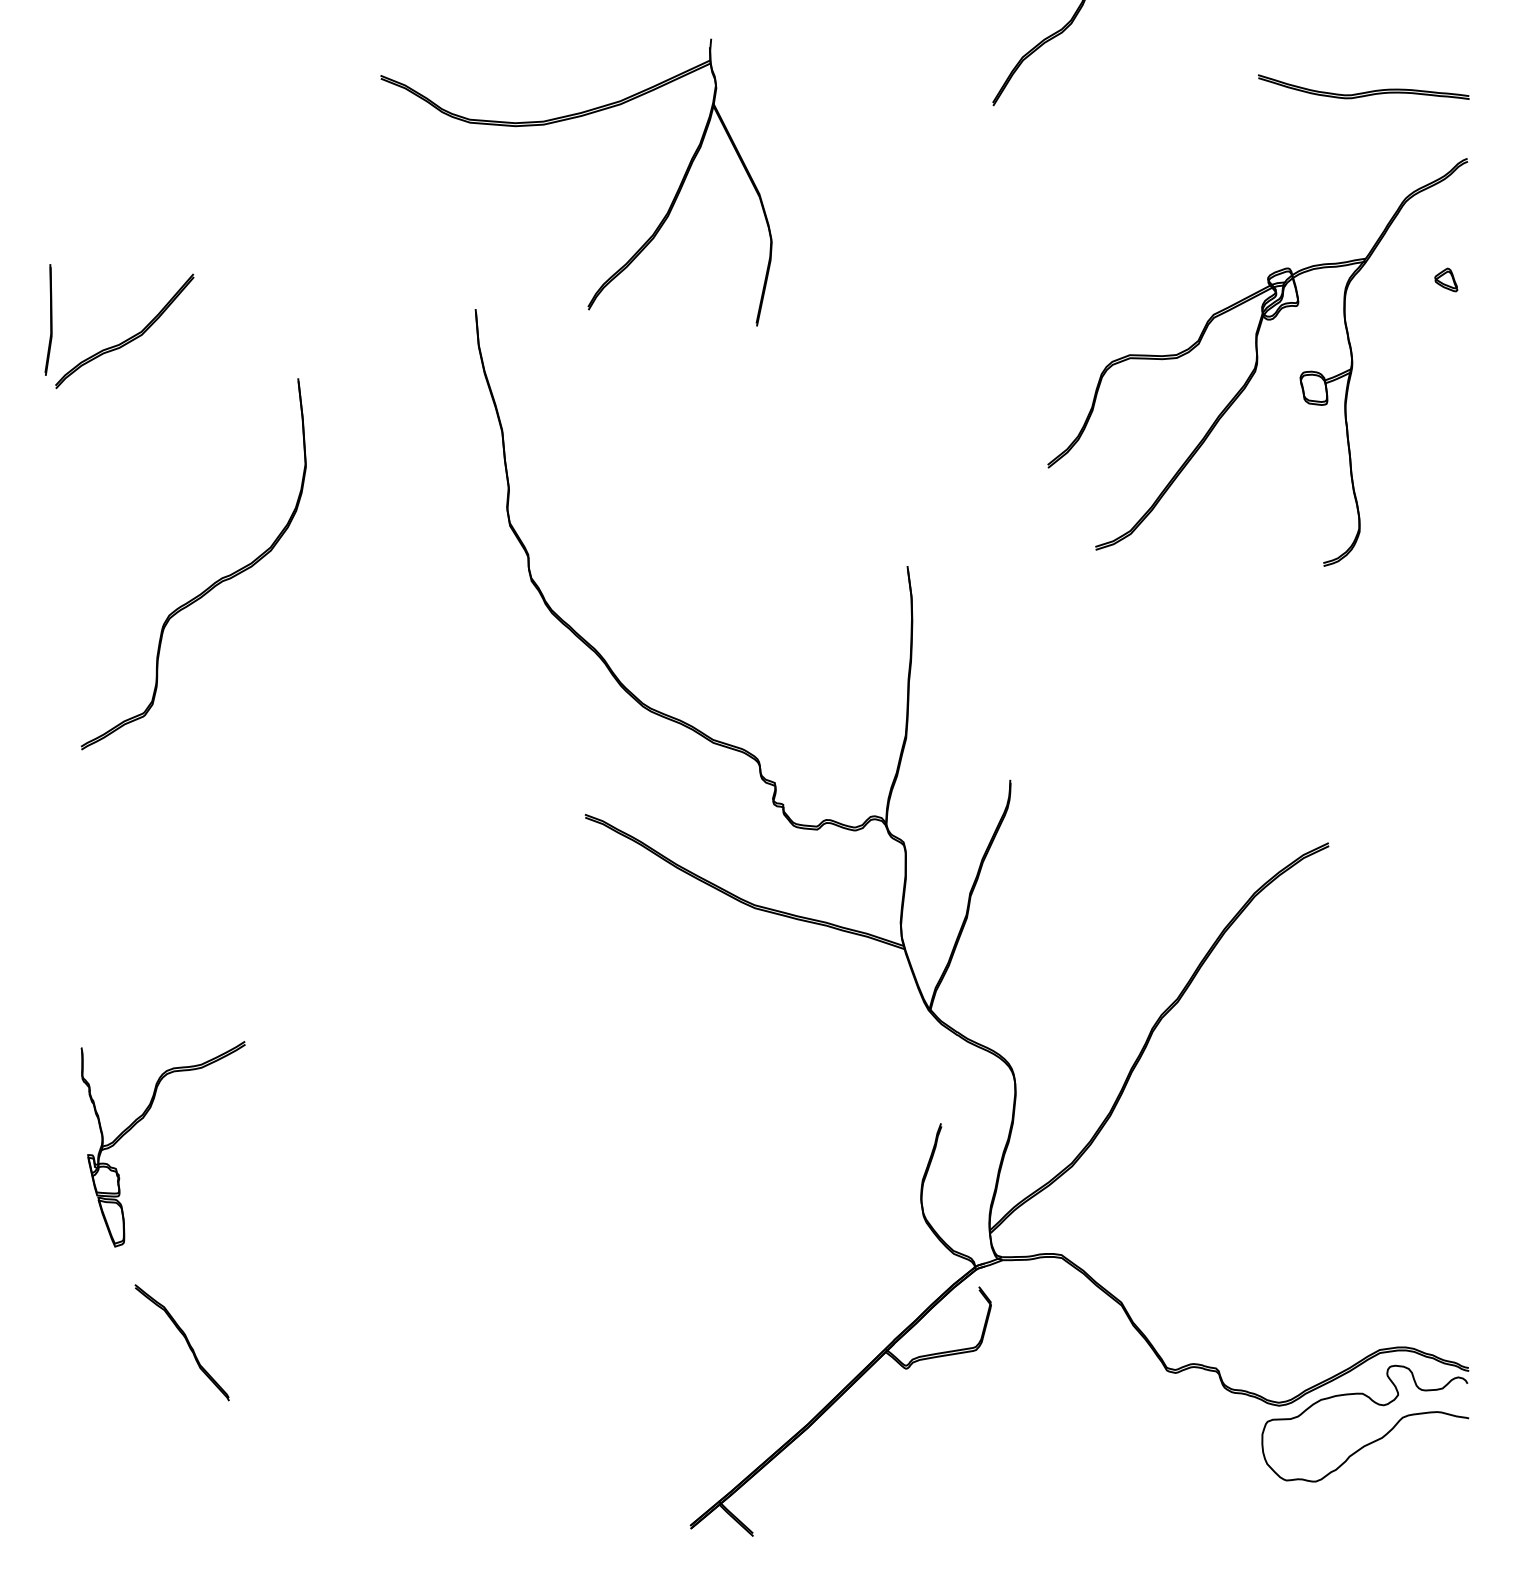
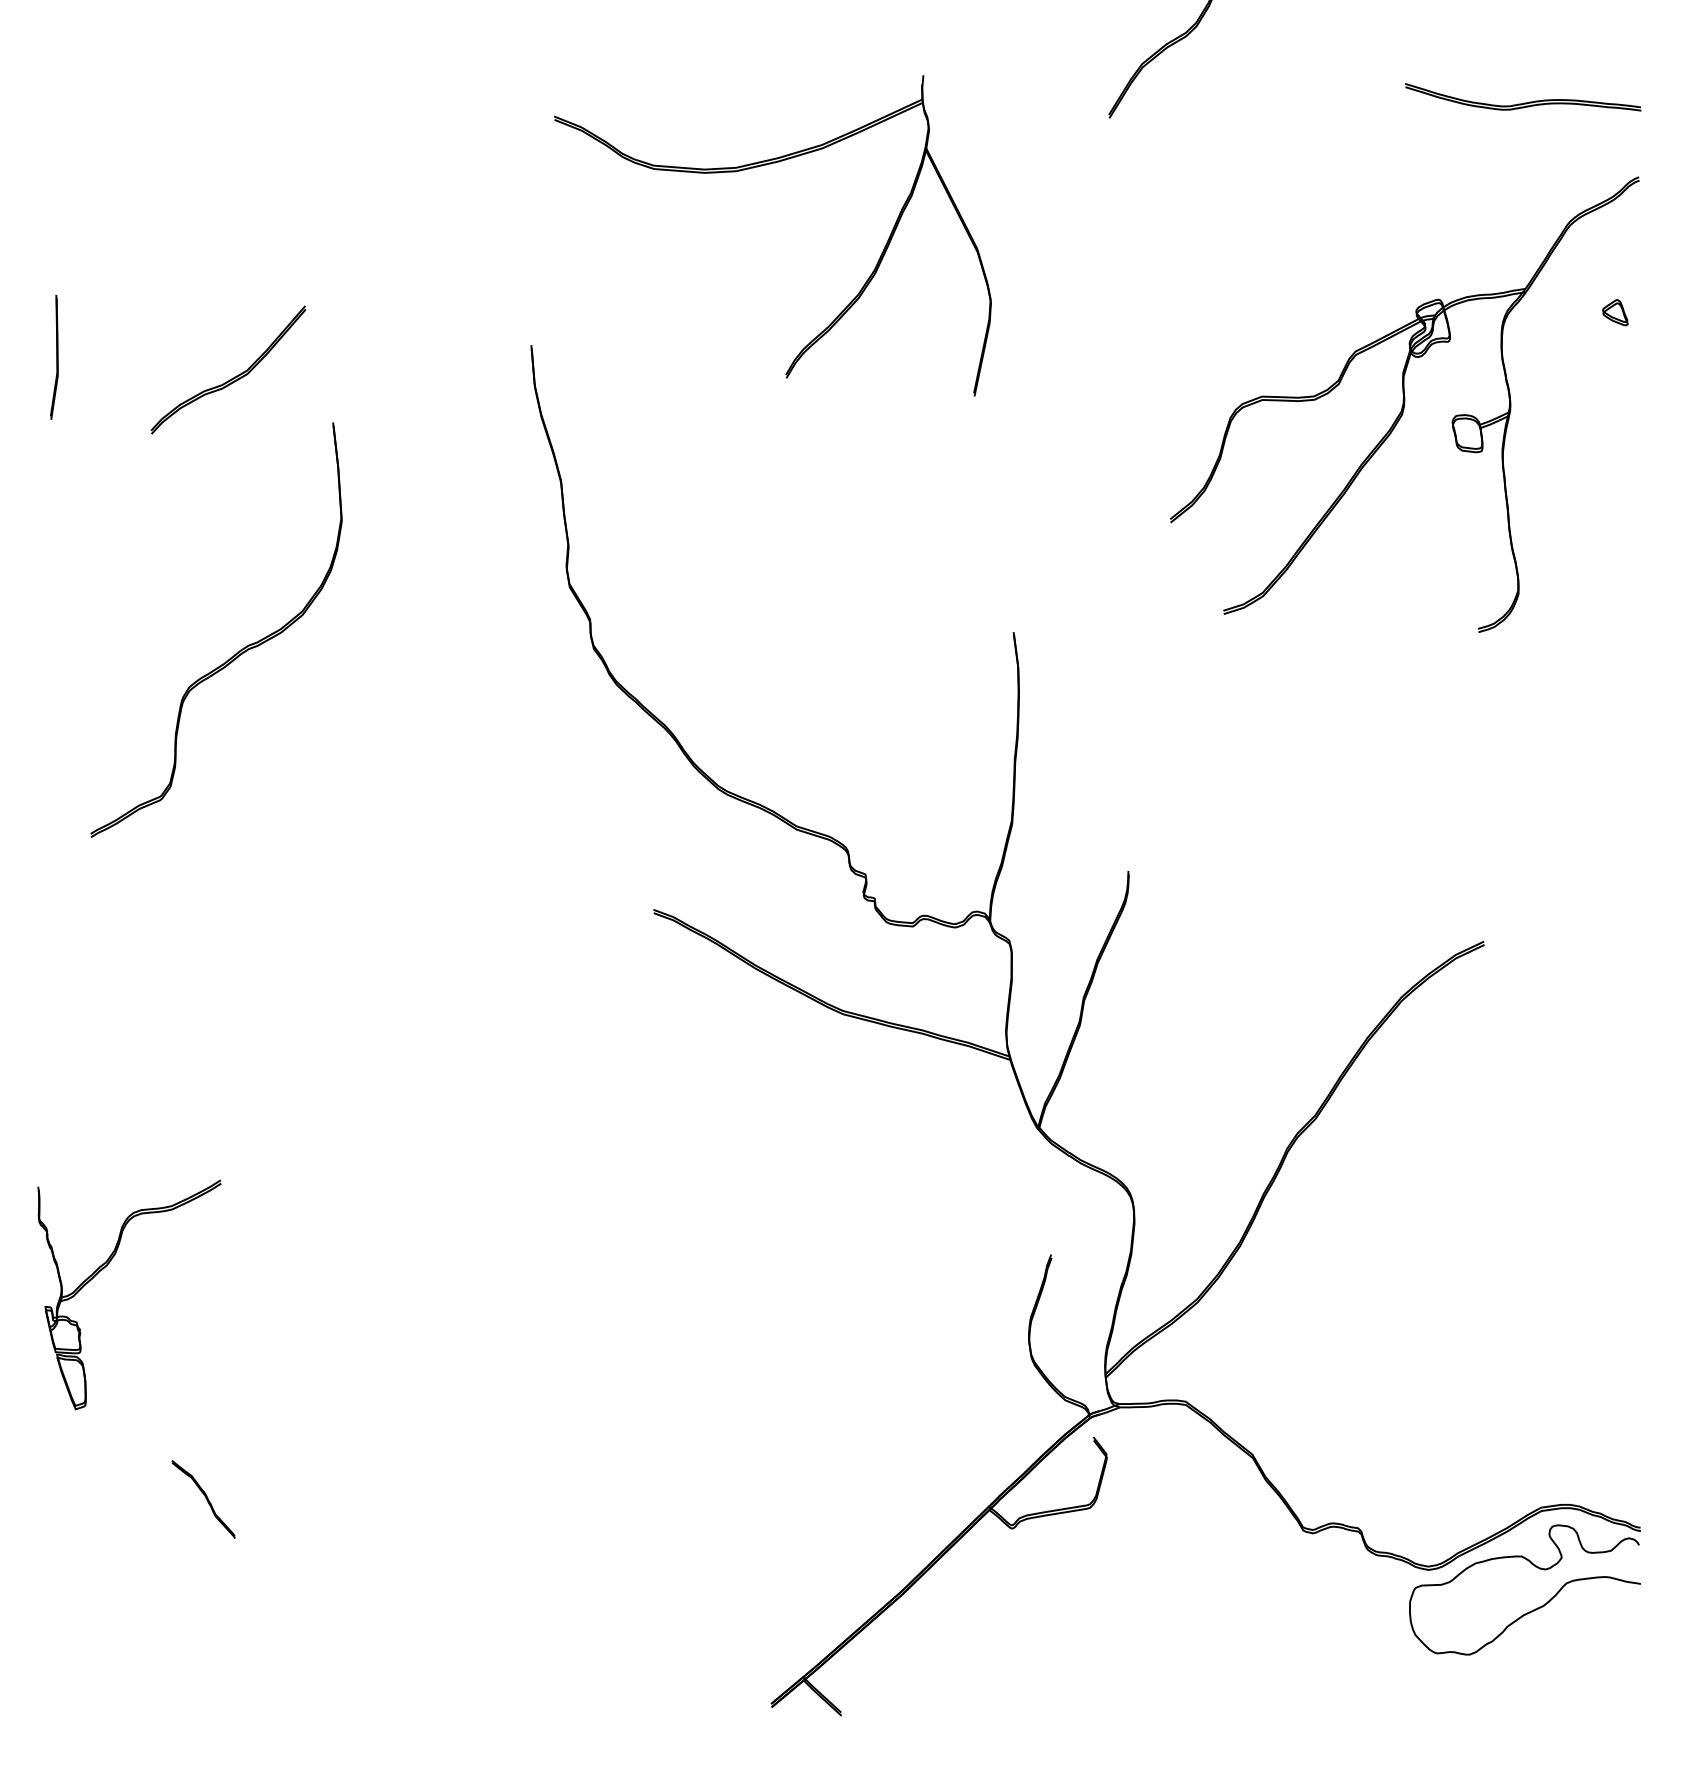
part: (562, 121) -> (757, 167), moved
part: (130, 337) -> (234, 376), moved
part: (143, 1118) -> (107, 1266), moved
part: (182, 1342) -> (203, 1499), size x0.6

